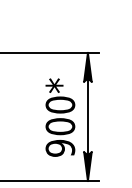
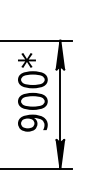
text: (60, 117) -> (32, 92), moved

